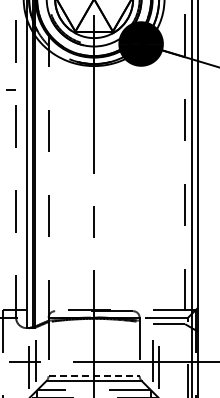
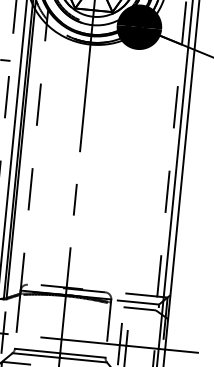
line: (94, 376) -> (60, 353), dashed -> solid

